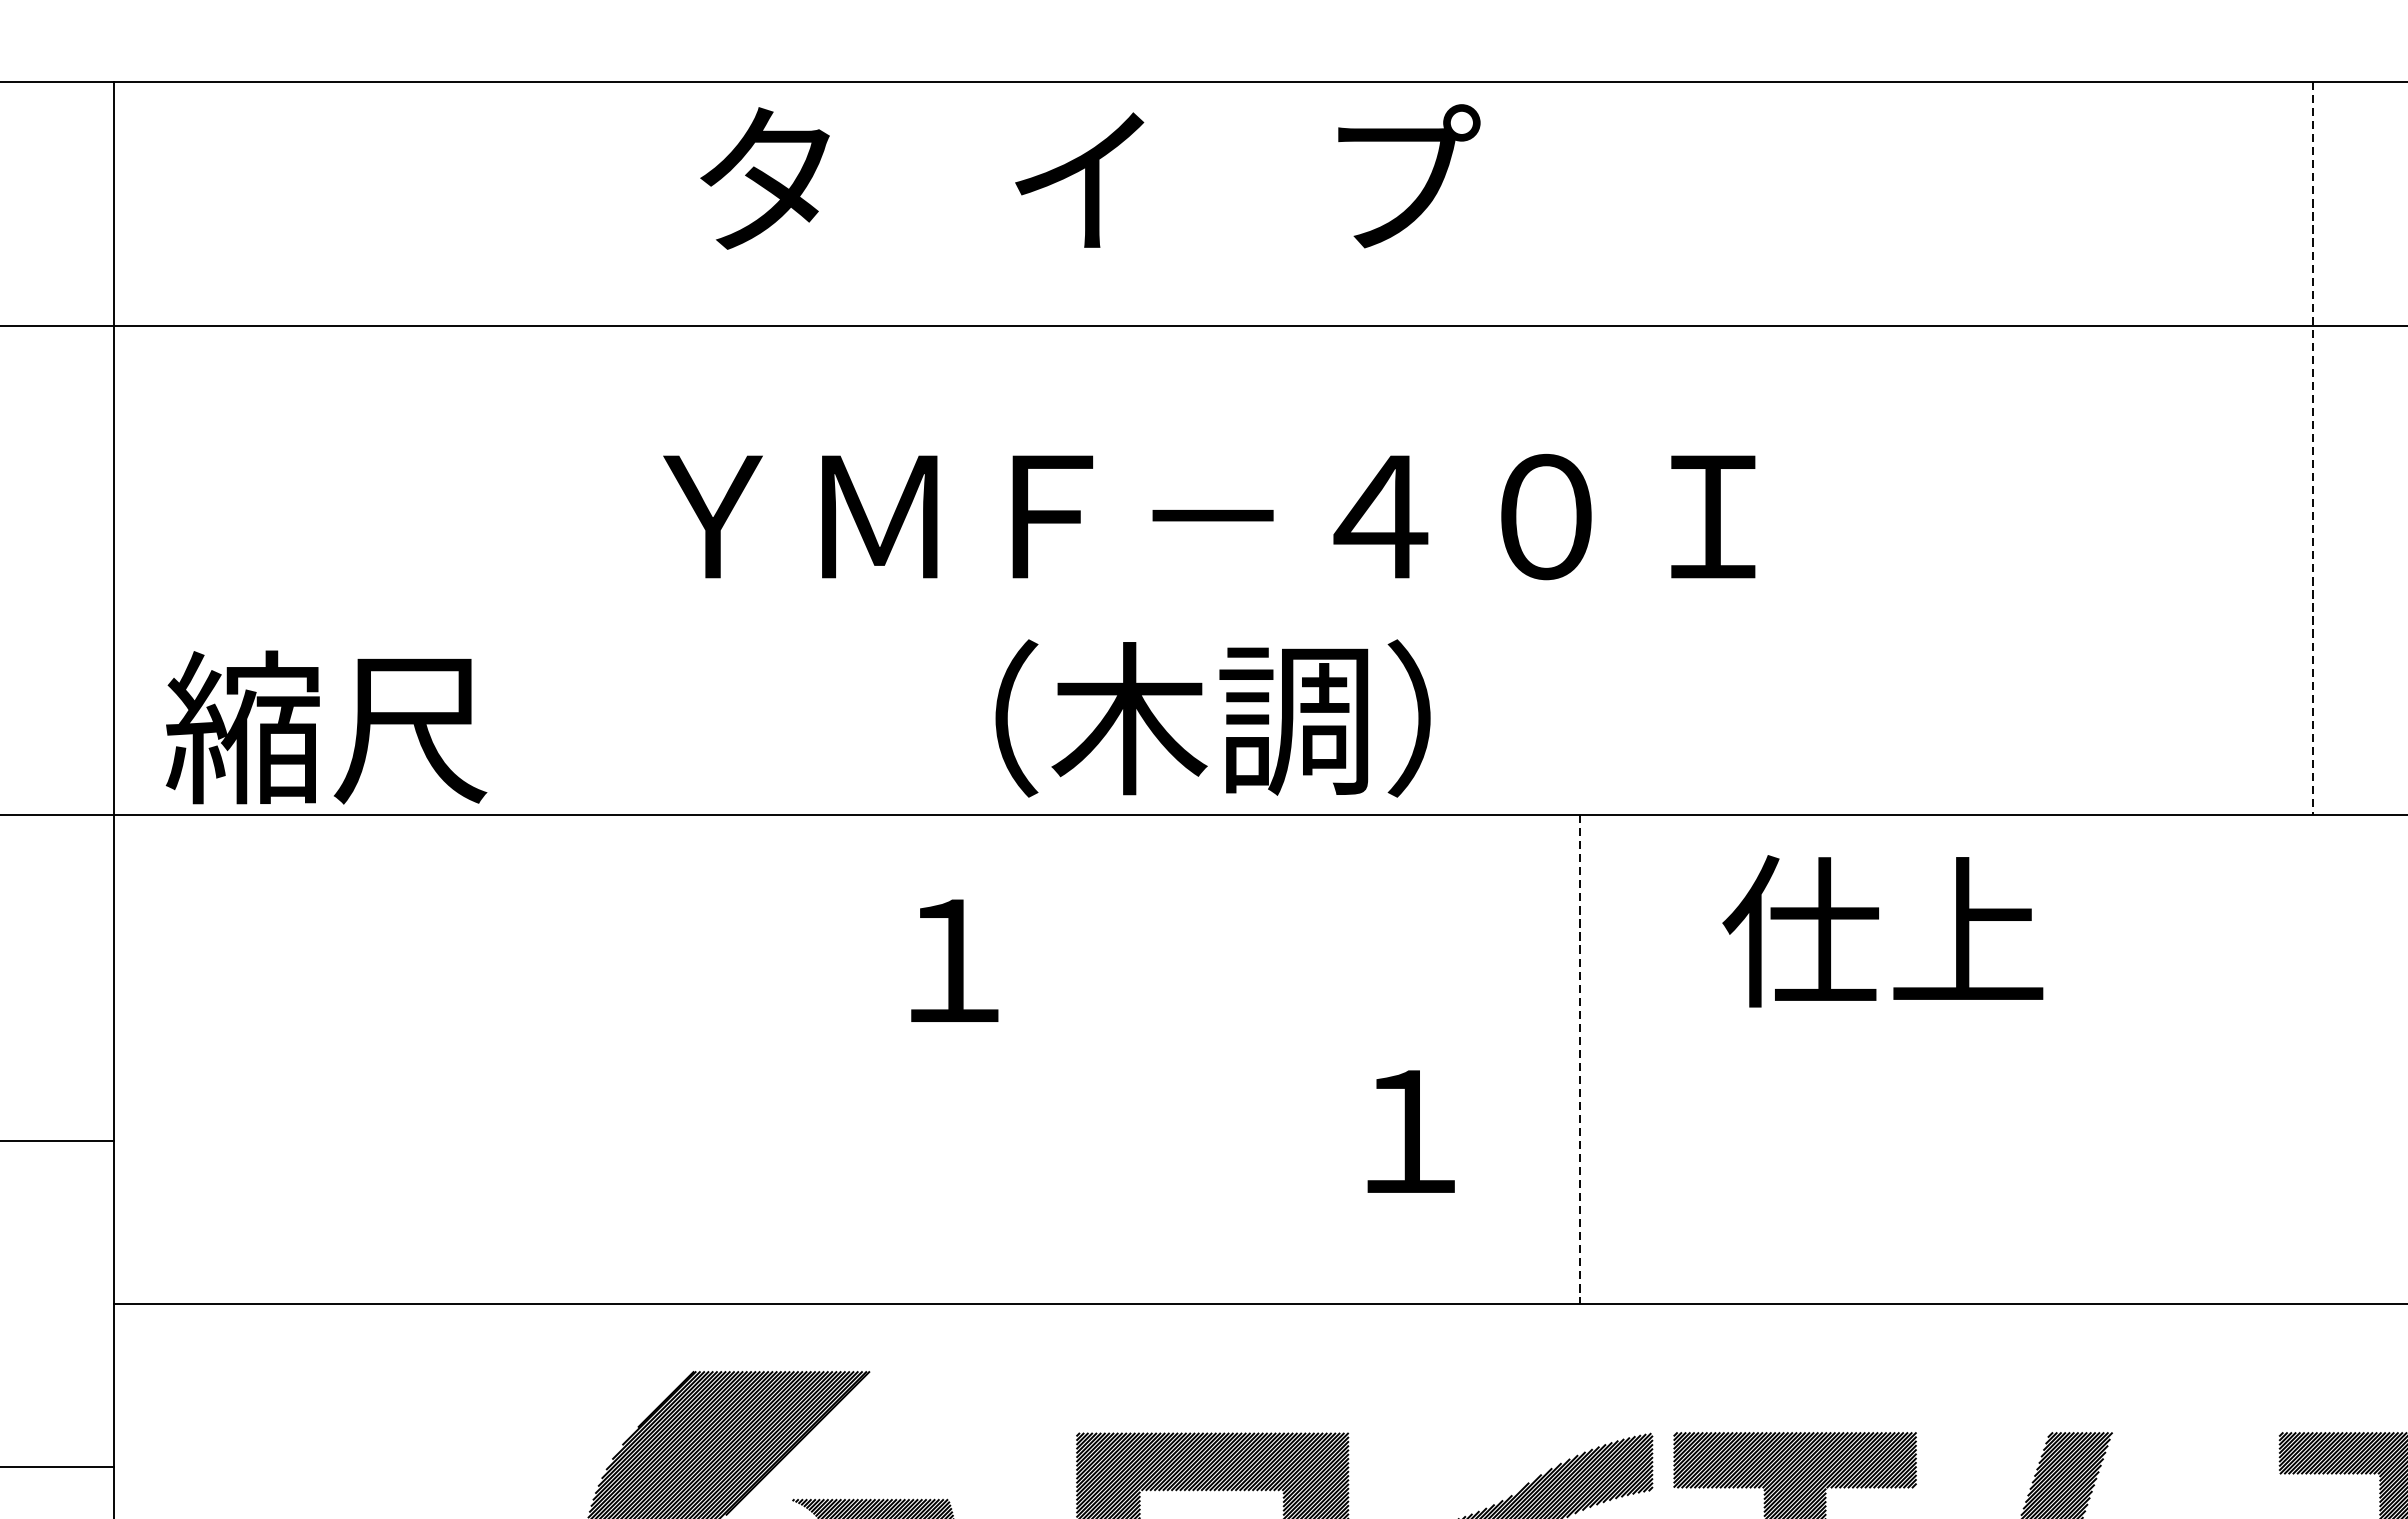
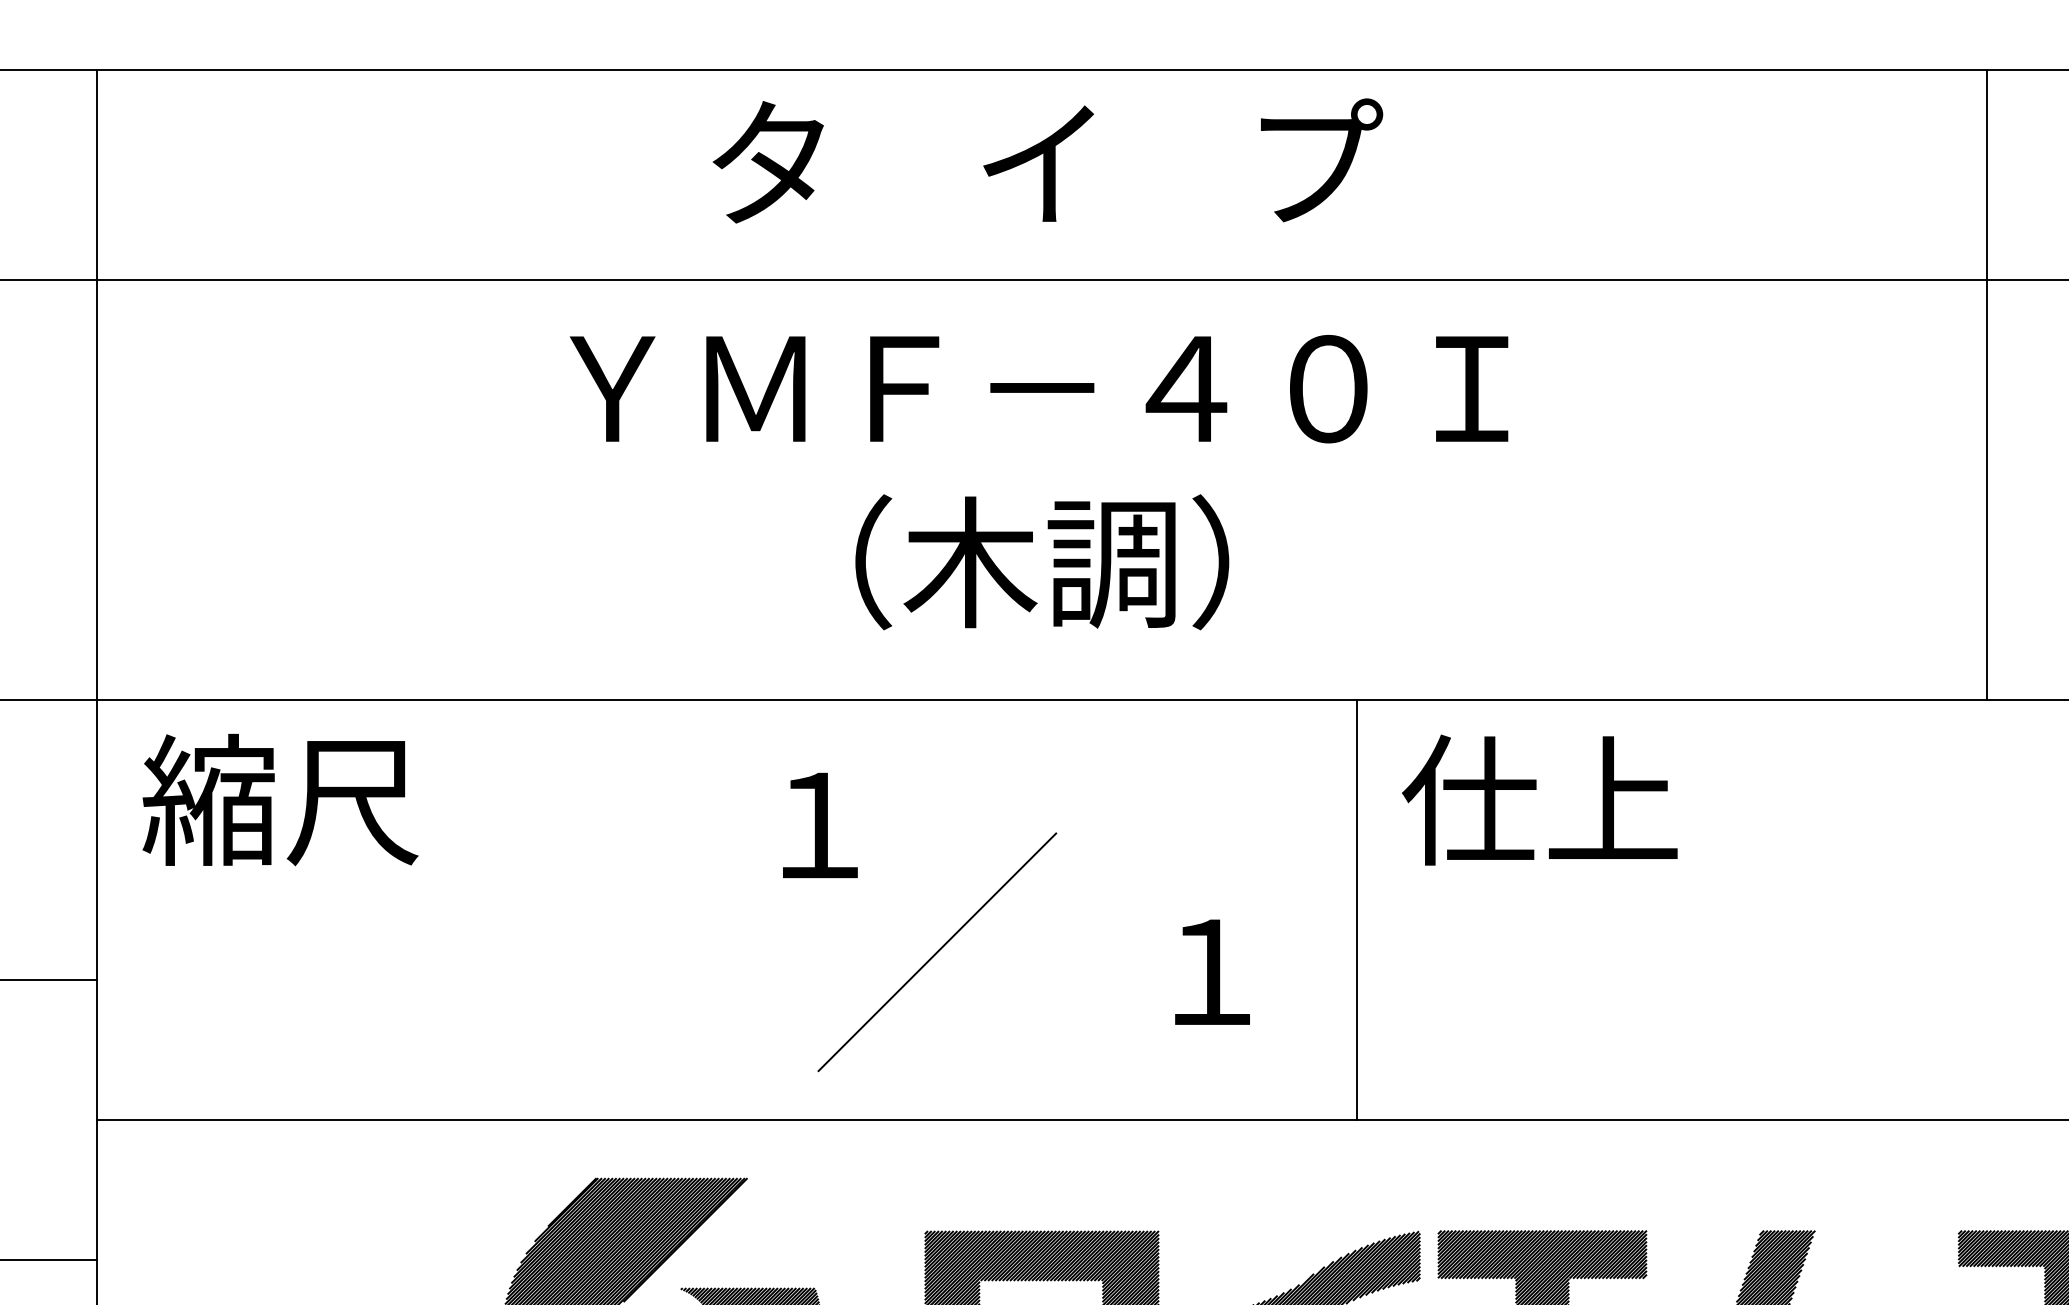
text: (1089, 176) -> (1047, 160), moved
line: (2313, 448) -> (1987, 385), dashed -> solid
text: (1208, 625) -> (1038, 482), moved
text: (326, 728) -> (280, 800), moved
text: (1882, 930) -> (1539, 799), moved
line: (1579, 1059) -> (1357, 910), dashed -> solid
line: (1091, 1108) -> (937, 952), added

